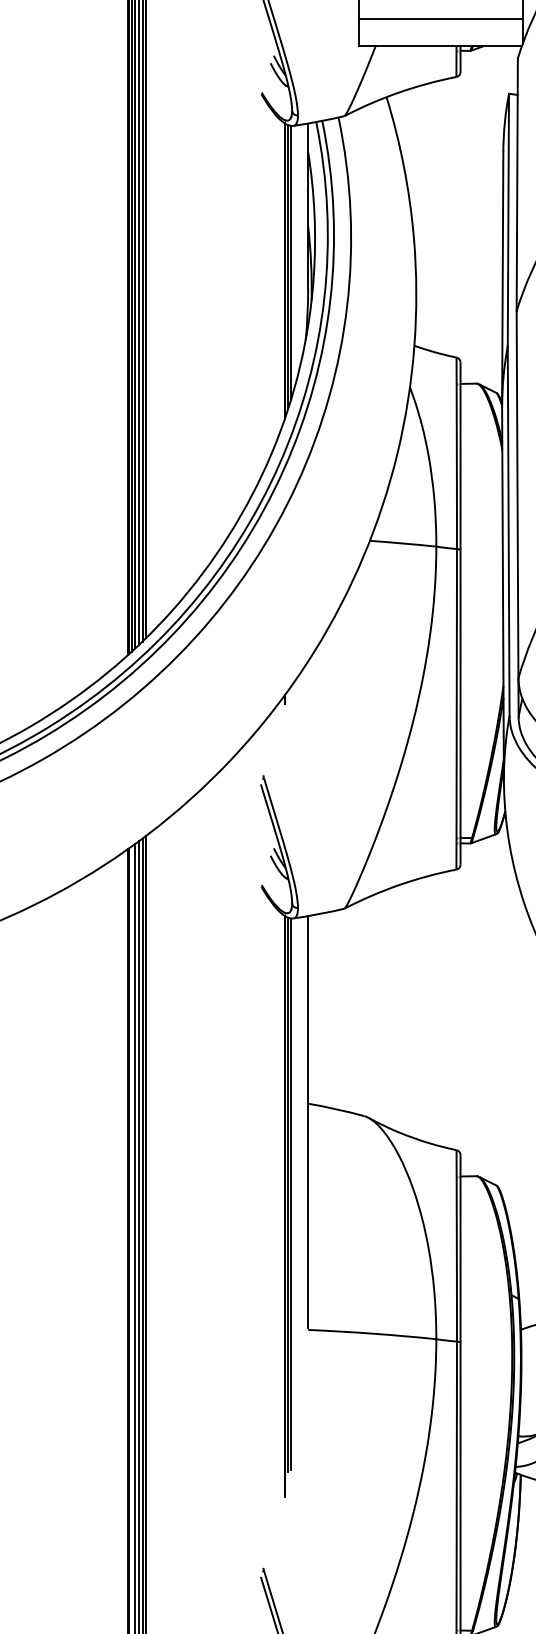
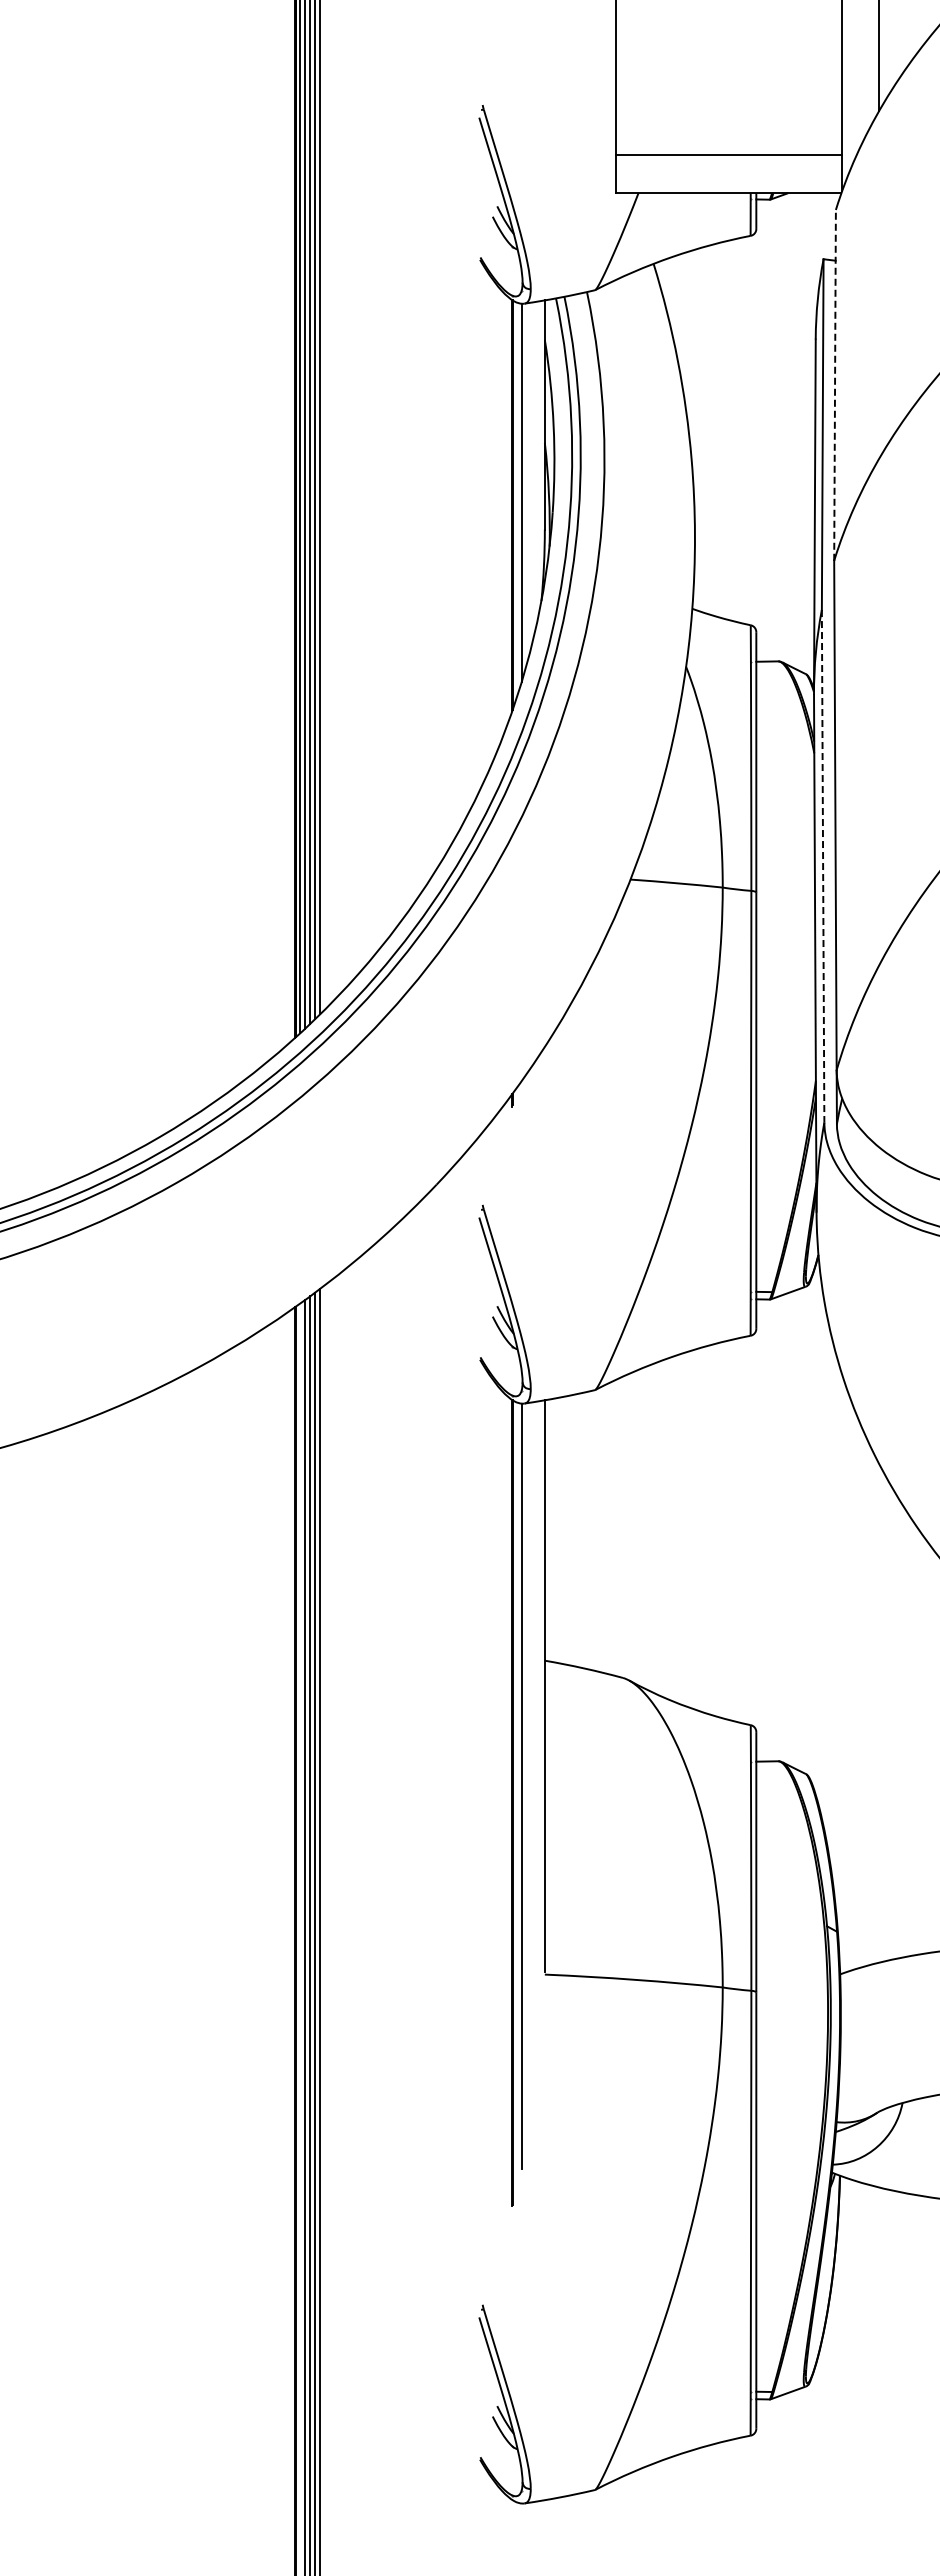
line: (517, 184) -> (835, 384), solid -> dashed
line: (288, 266) -> (517, 499), removed
line: (508, 531) -> (823, 866), solid -> dashed
line: (288, 1194) -> (517, 1786), removed

